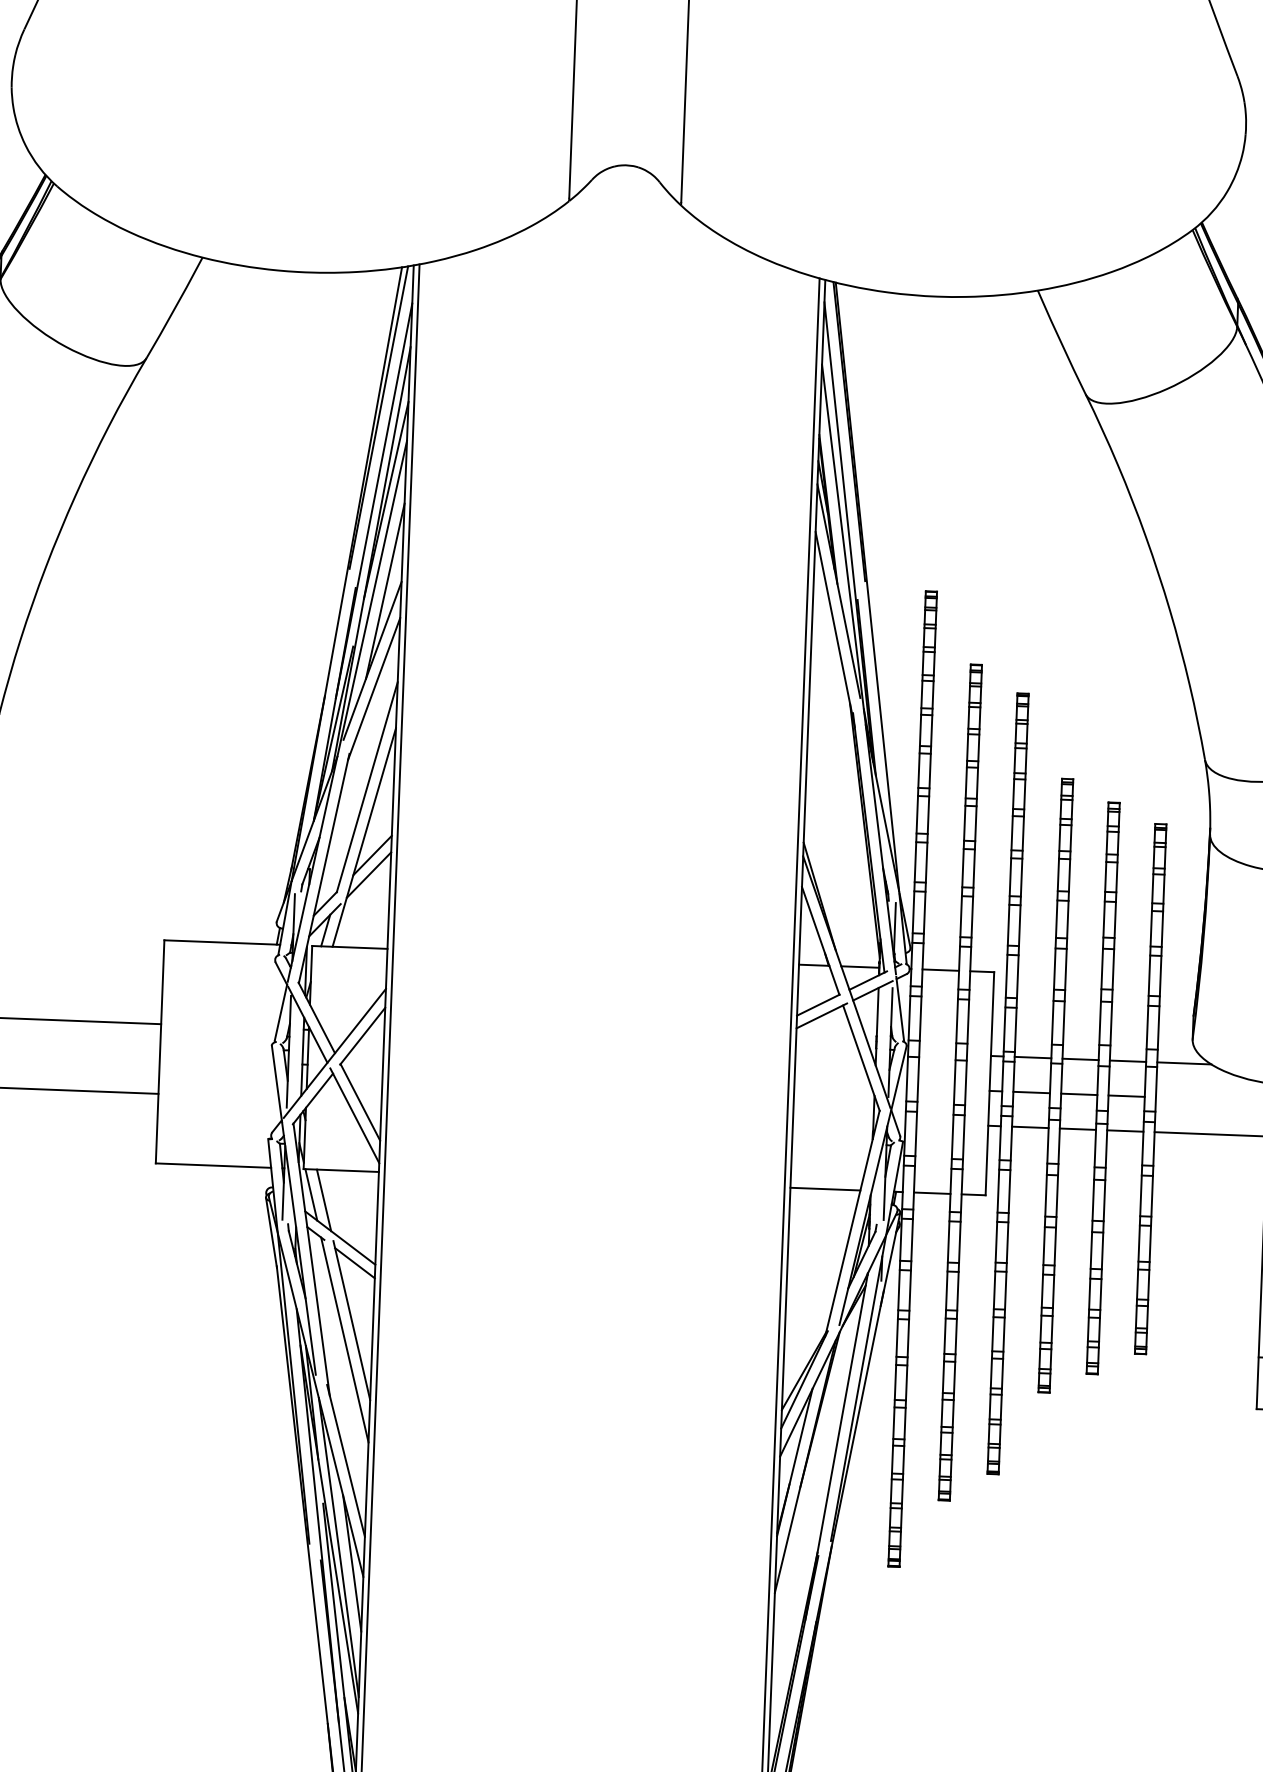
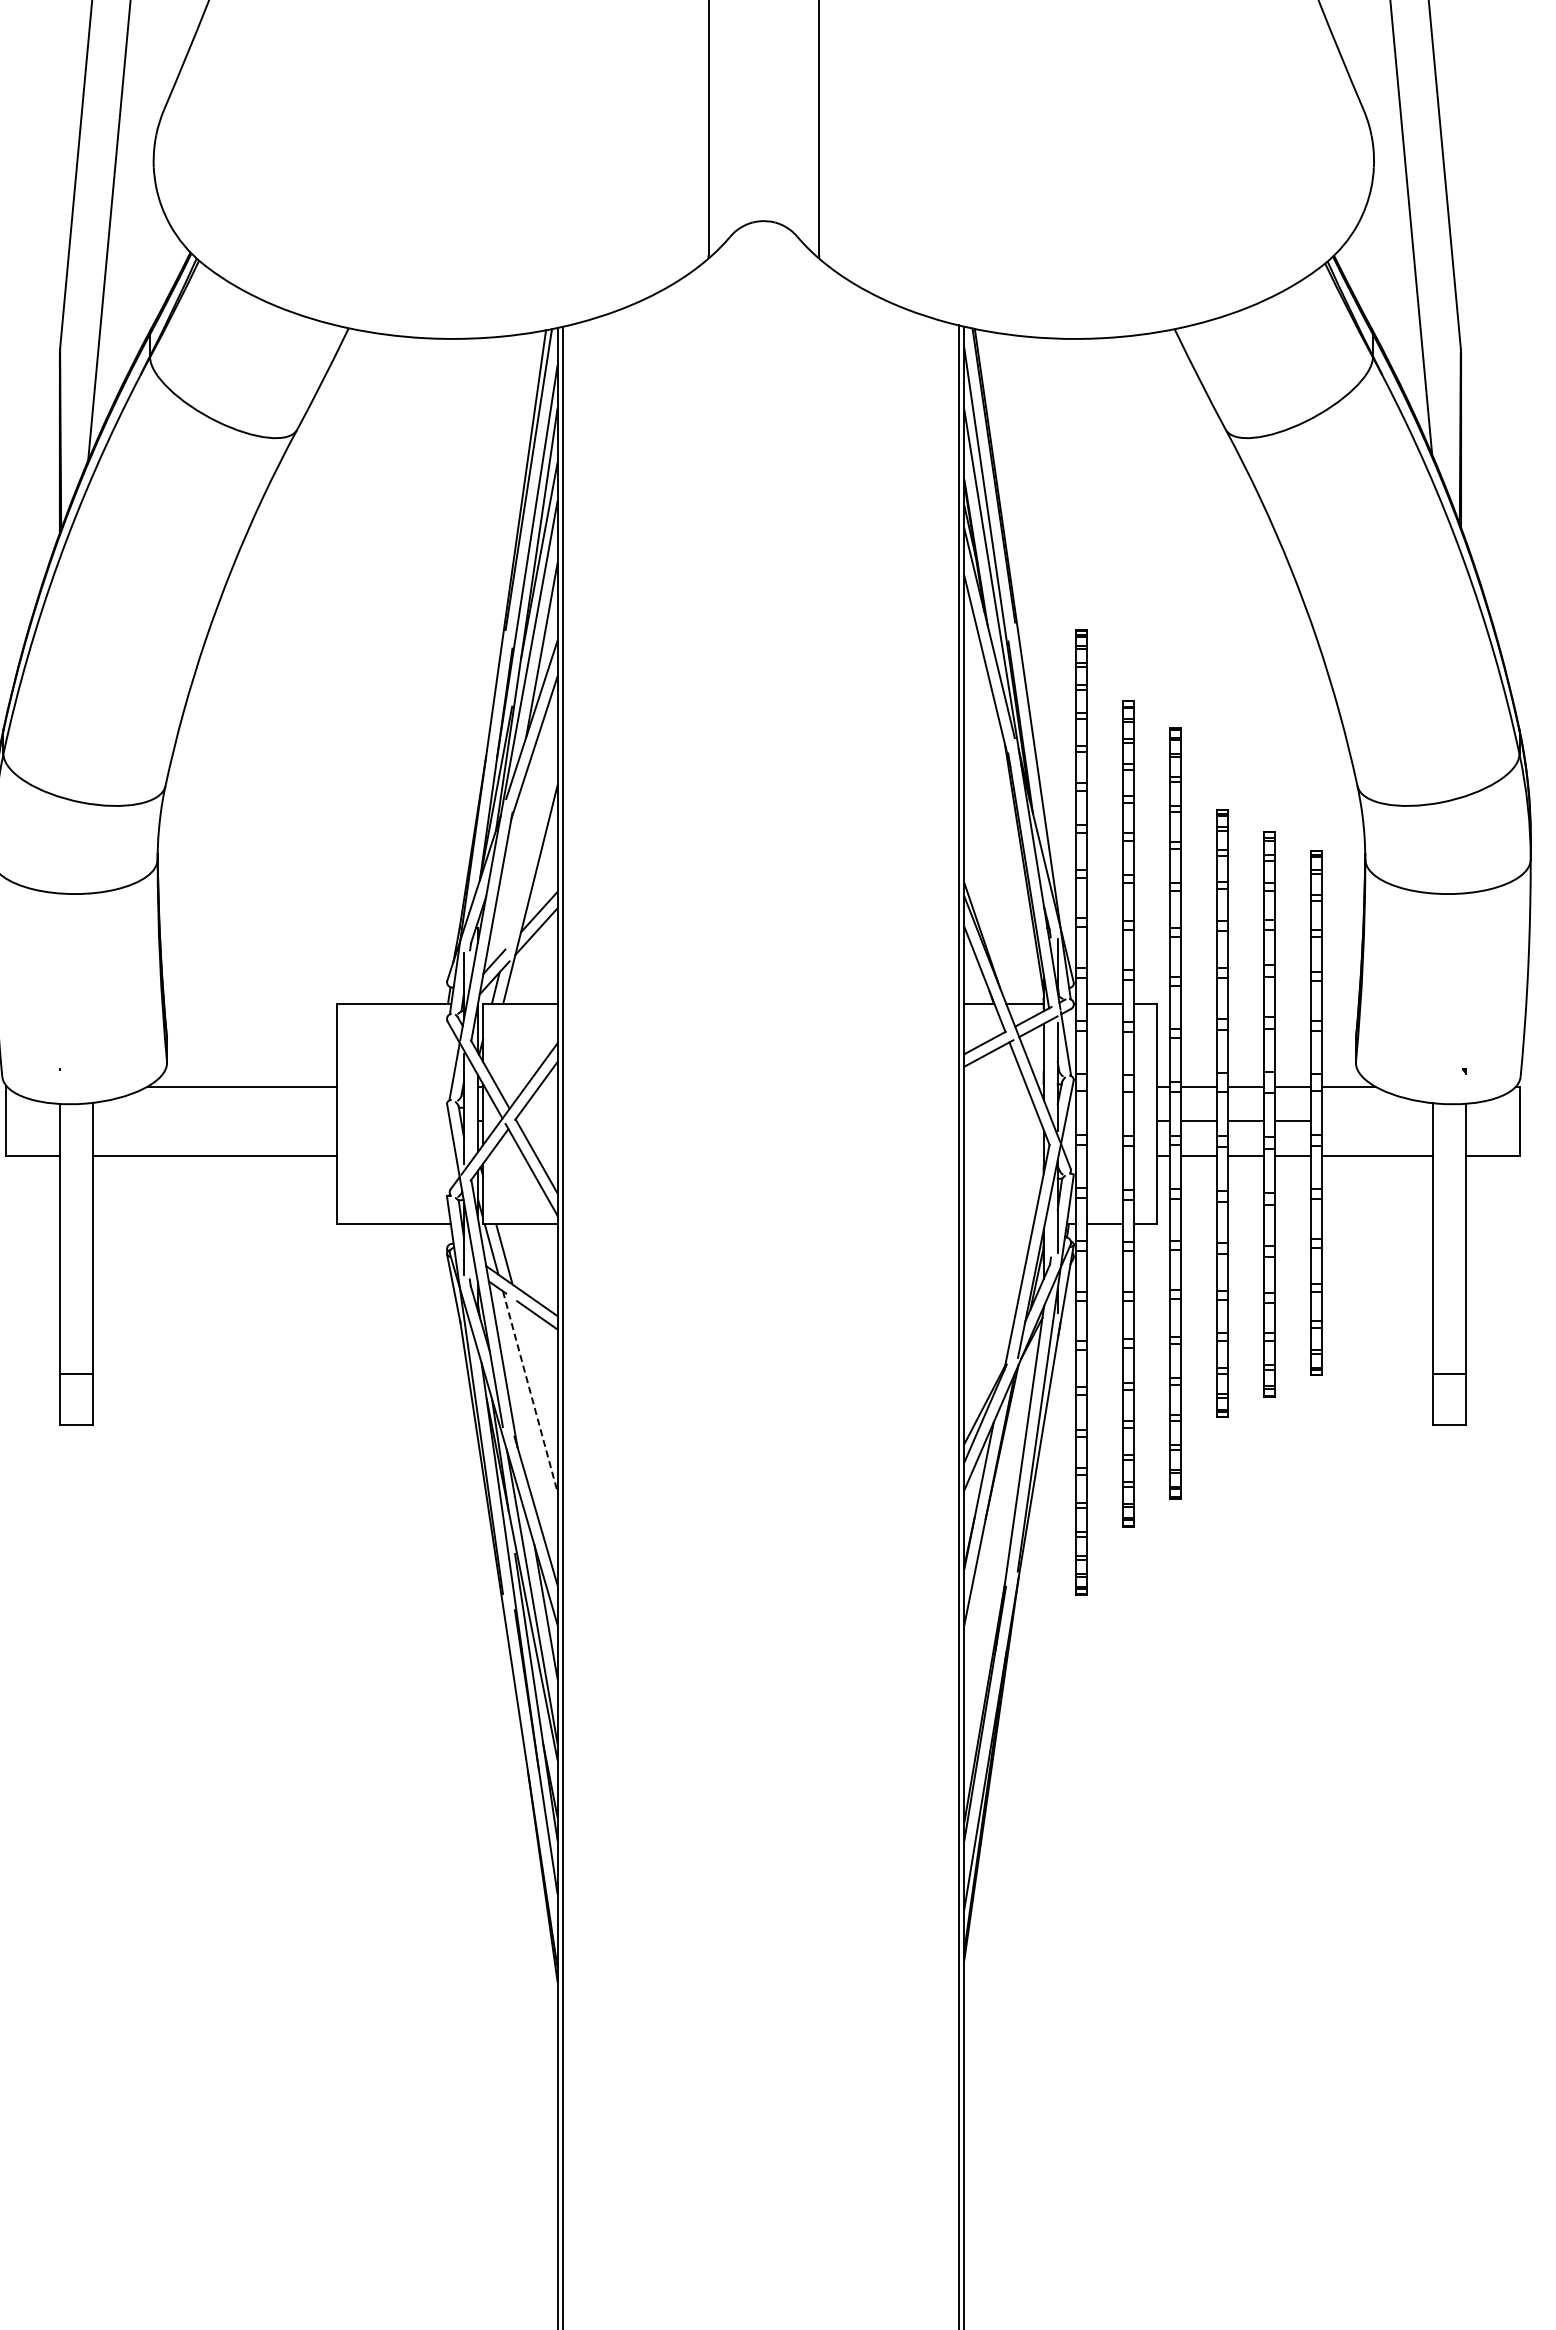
line: (367, 786) -> (531, 844), removed
line: (824, 1189) -> (998, 1224), removed
line: (351, 1319) -> (536, 1371), removed
line: (345, 1339) -> (530, 1391), solid -> dashed

